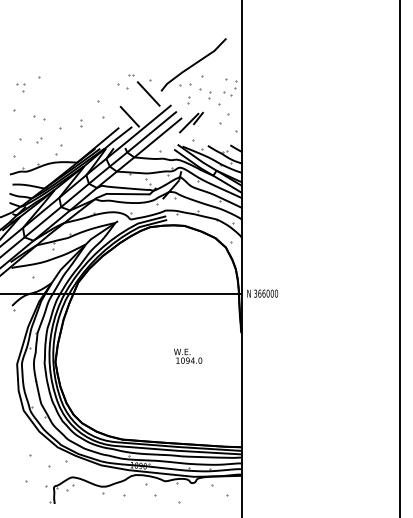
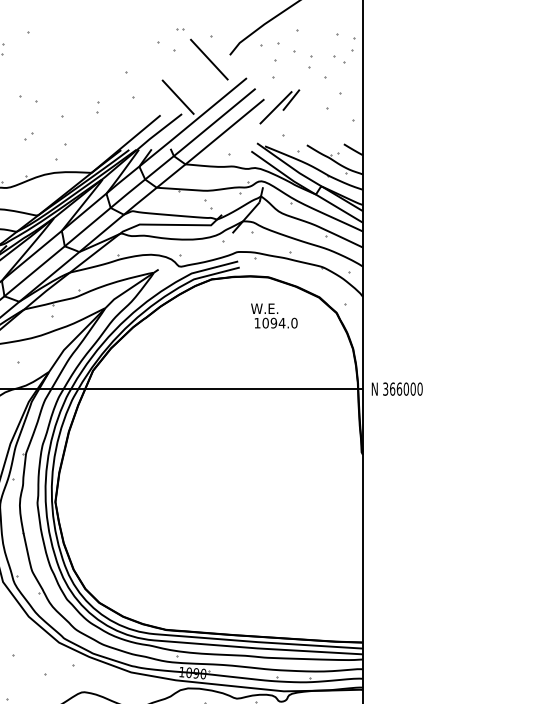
part: (188, 100) -> (274, 70), size x1.6
text: (188, 355) -> (274, 314), moved

